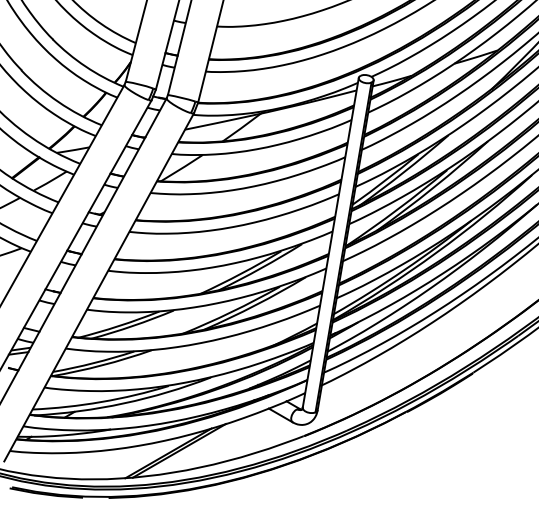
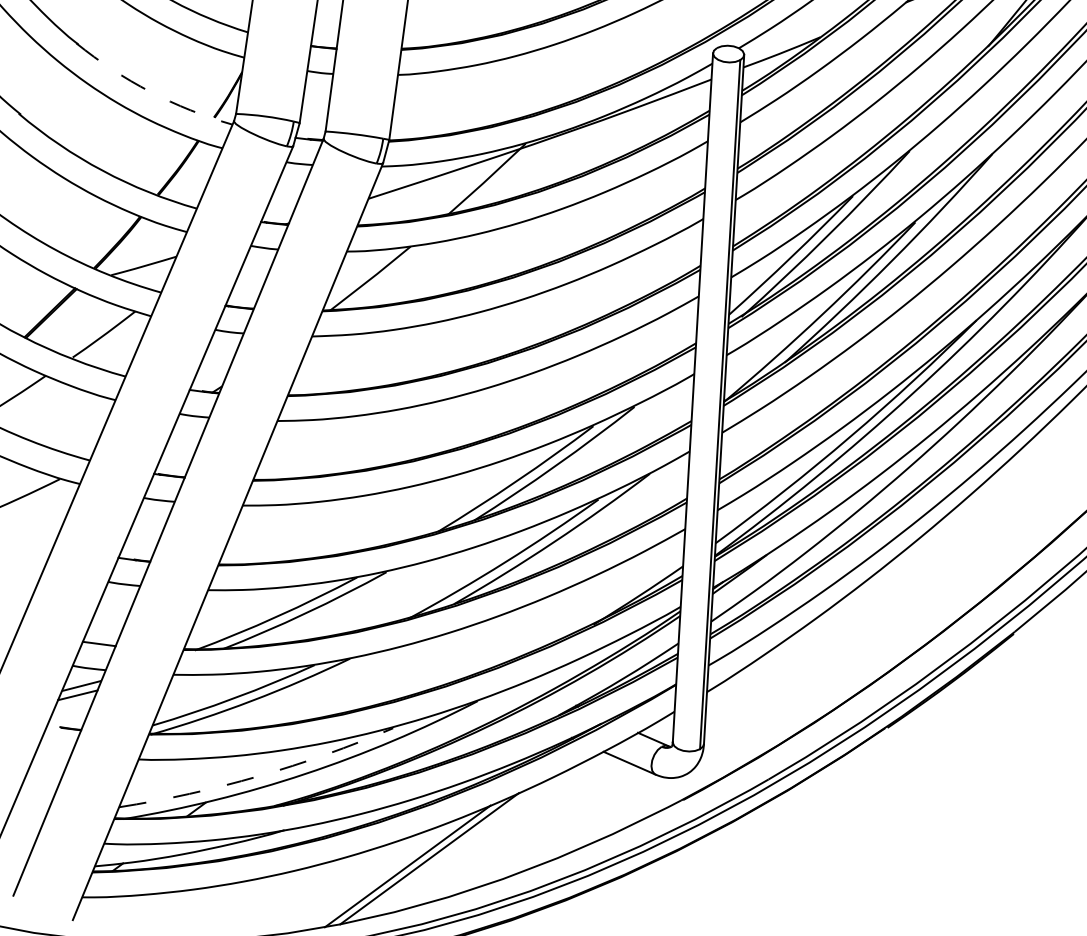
arc: (85, 66) -> (150, 91), solid -> dashed
arc: (101, 402) -> (258, 777), solid -> dashed

